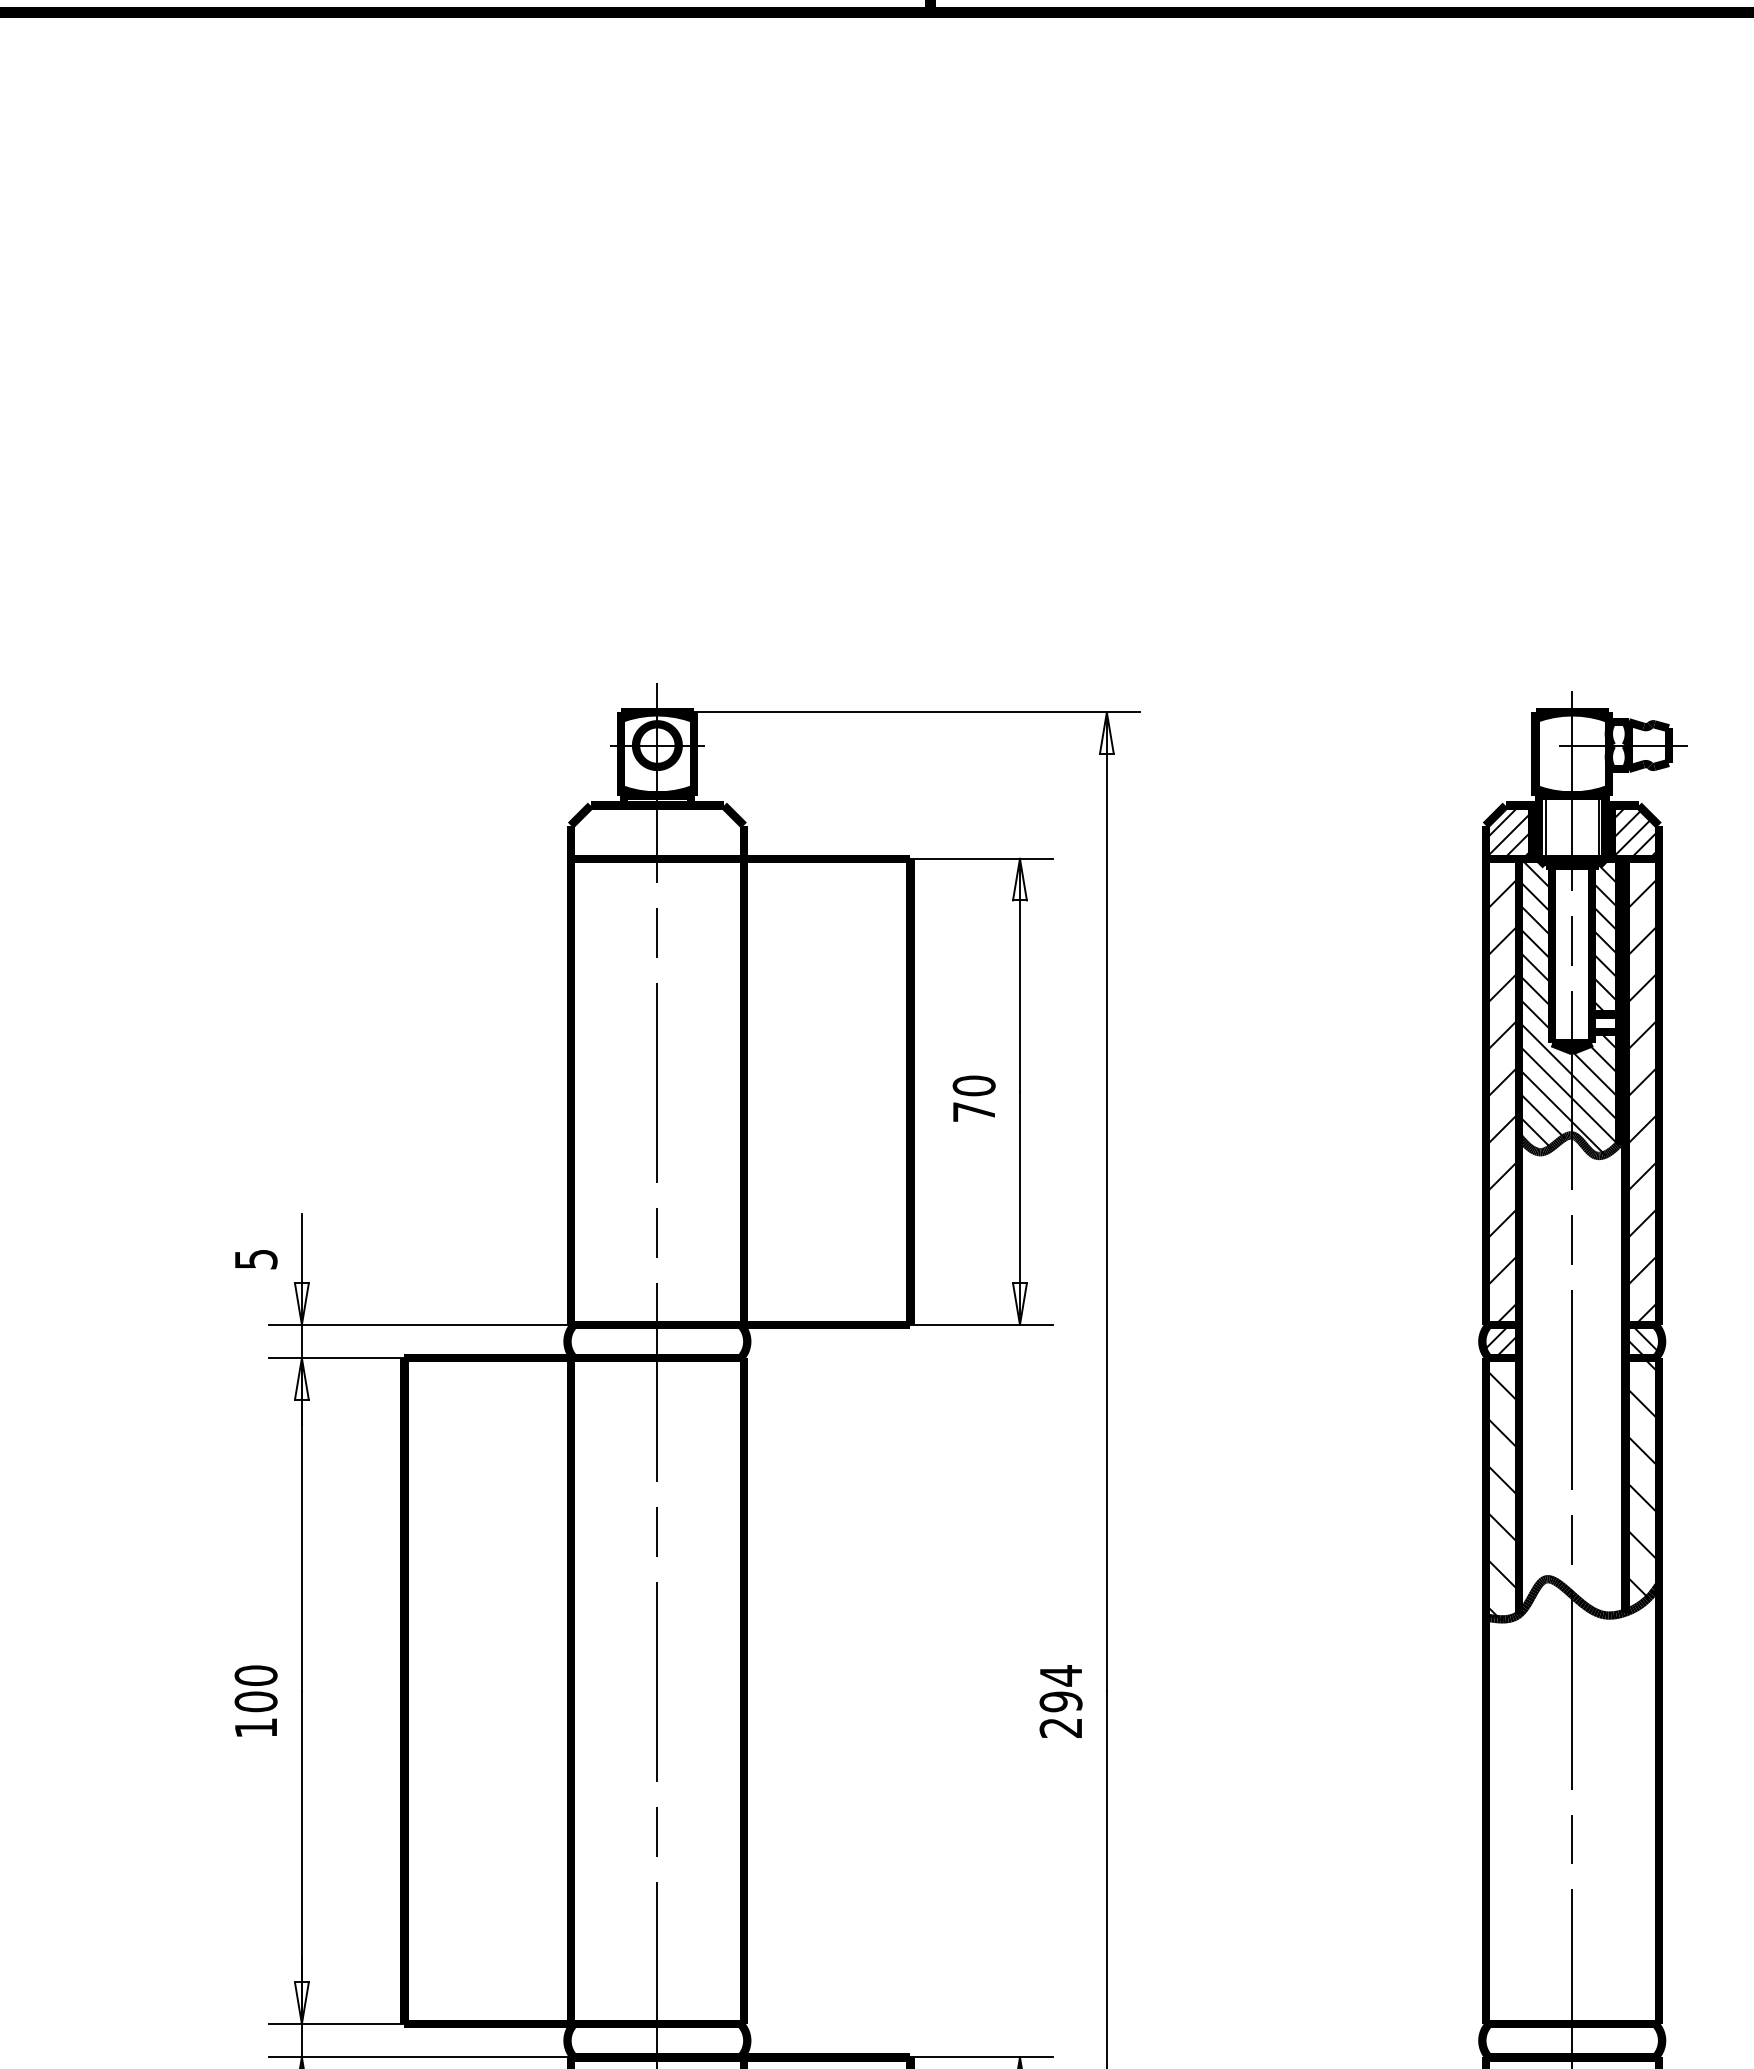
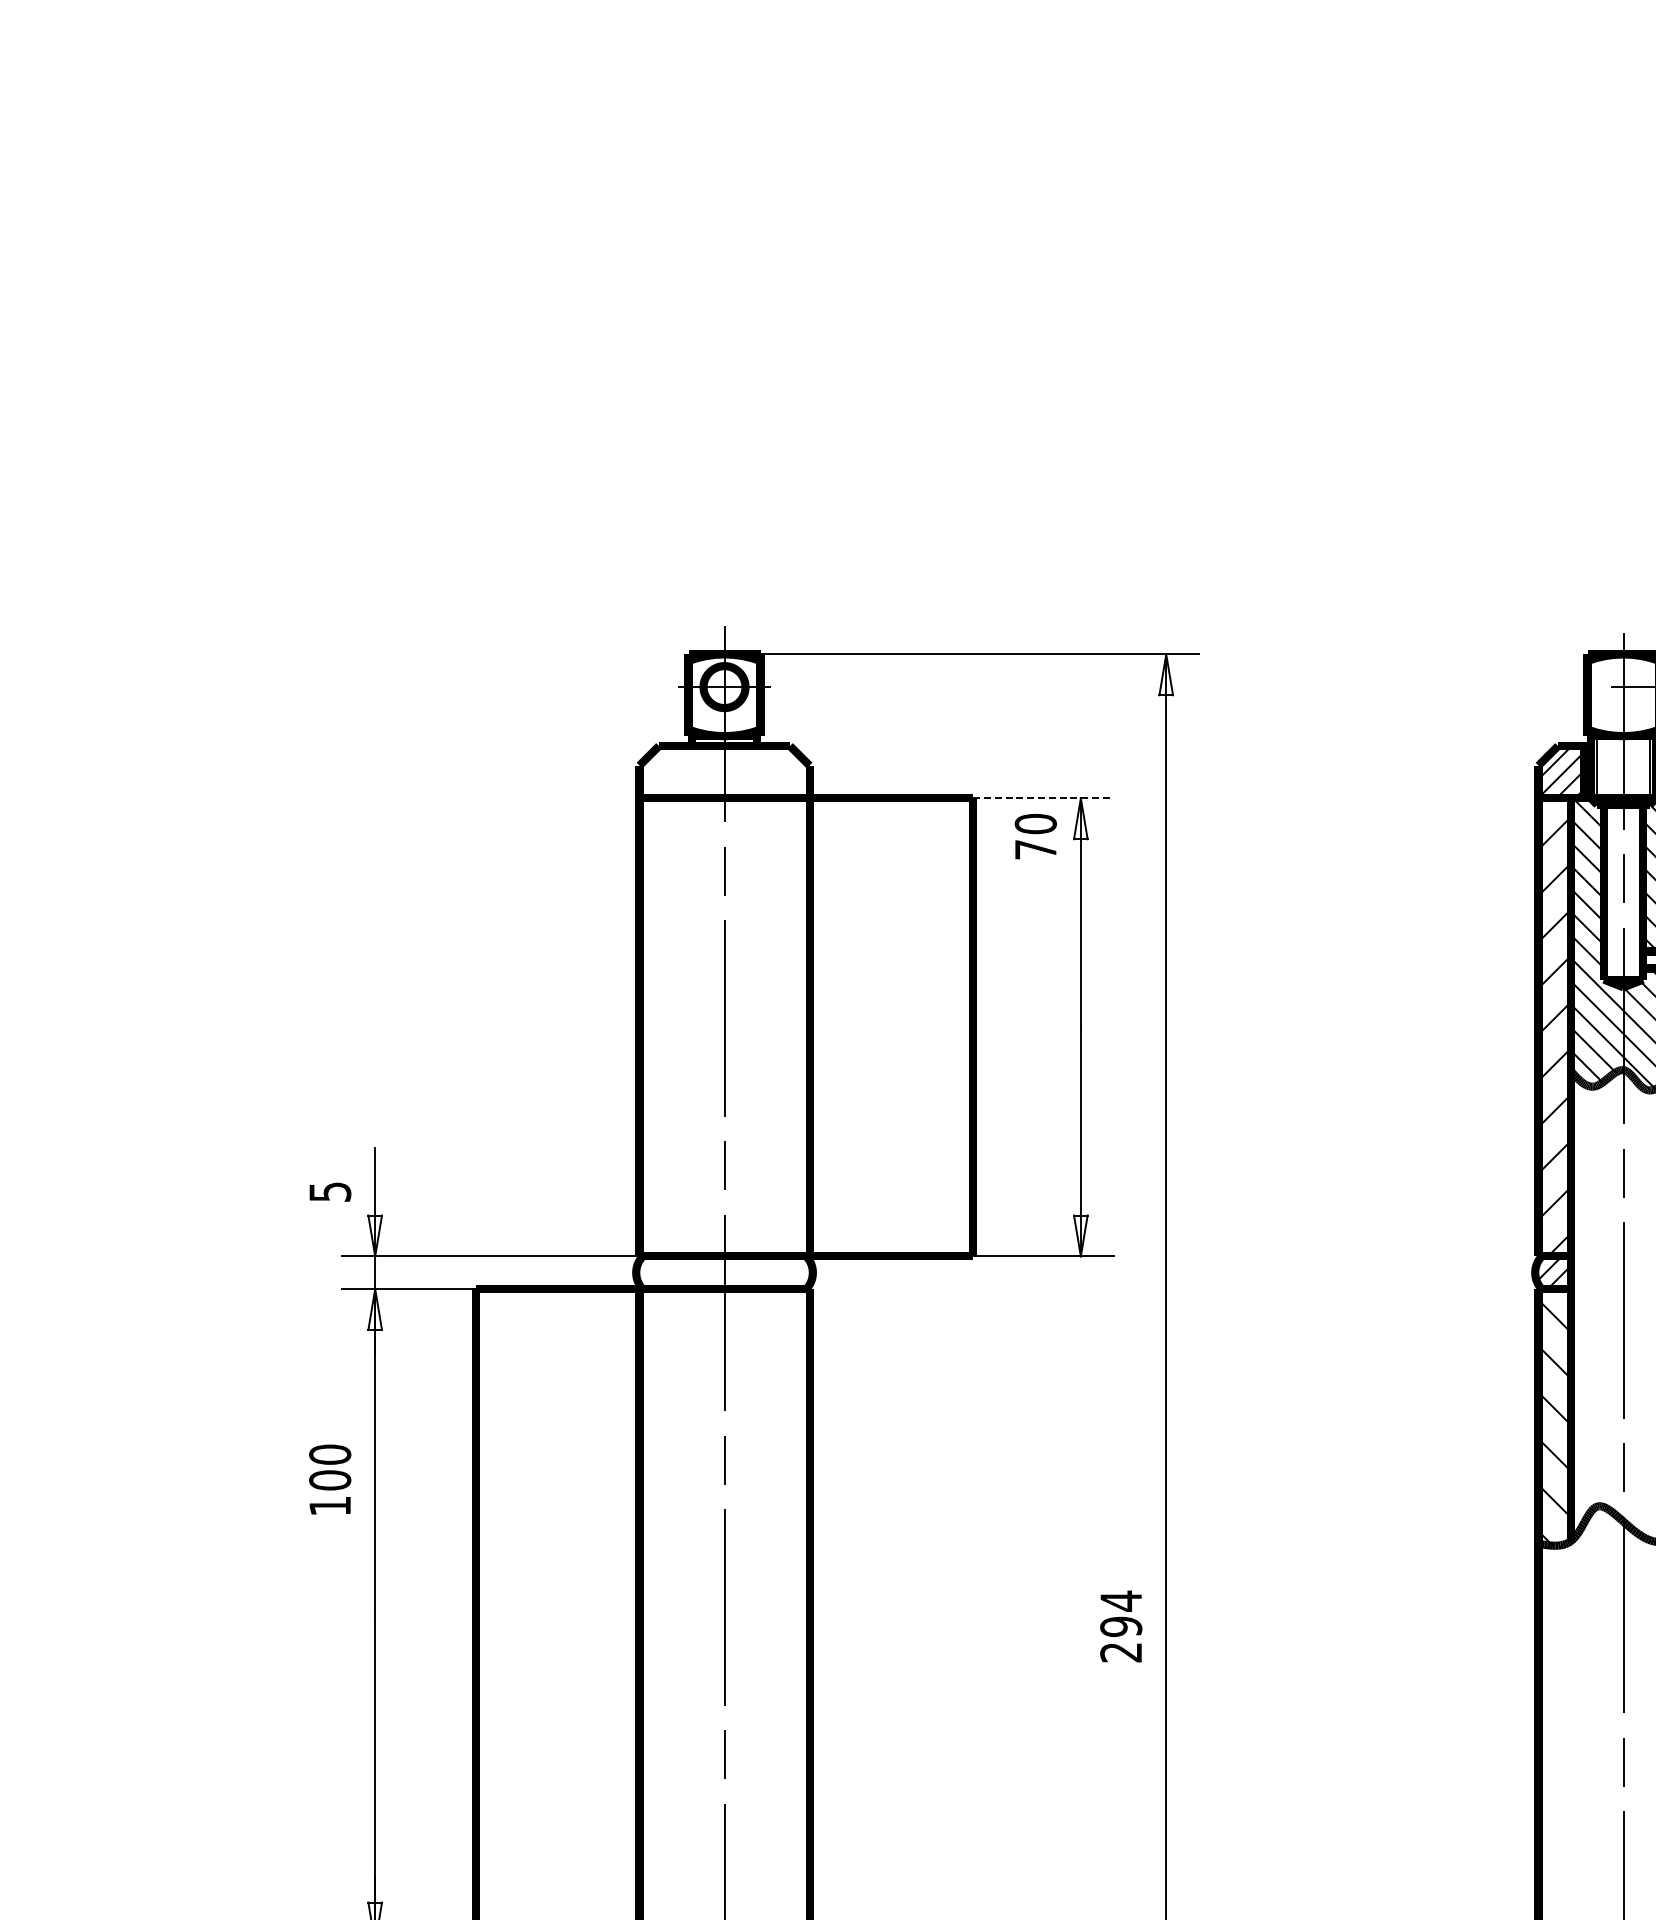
line: (982, 858) -> (1044, 798), solid -> dashed
text: (973, 1098) -> (1035, 836), moved
text: (255, 1700) -> (329, 1479), moved

